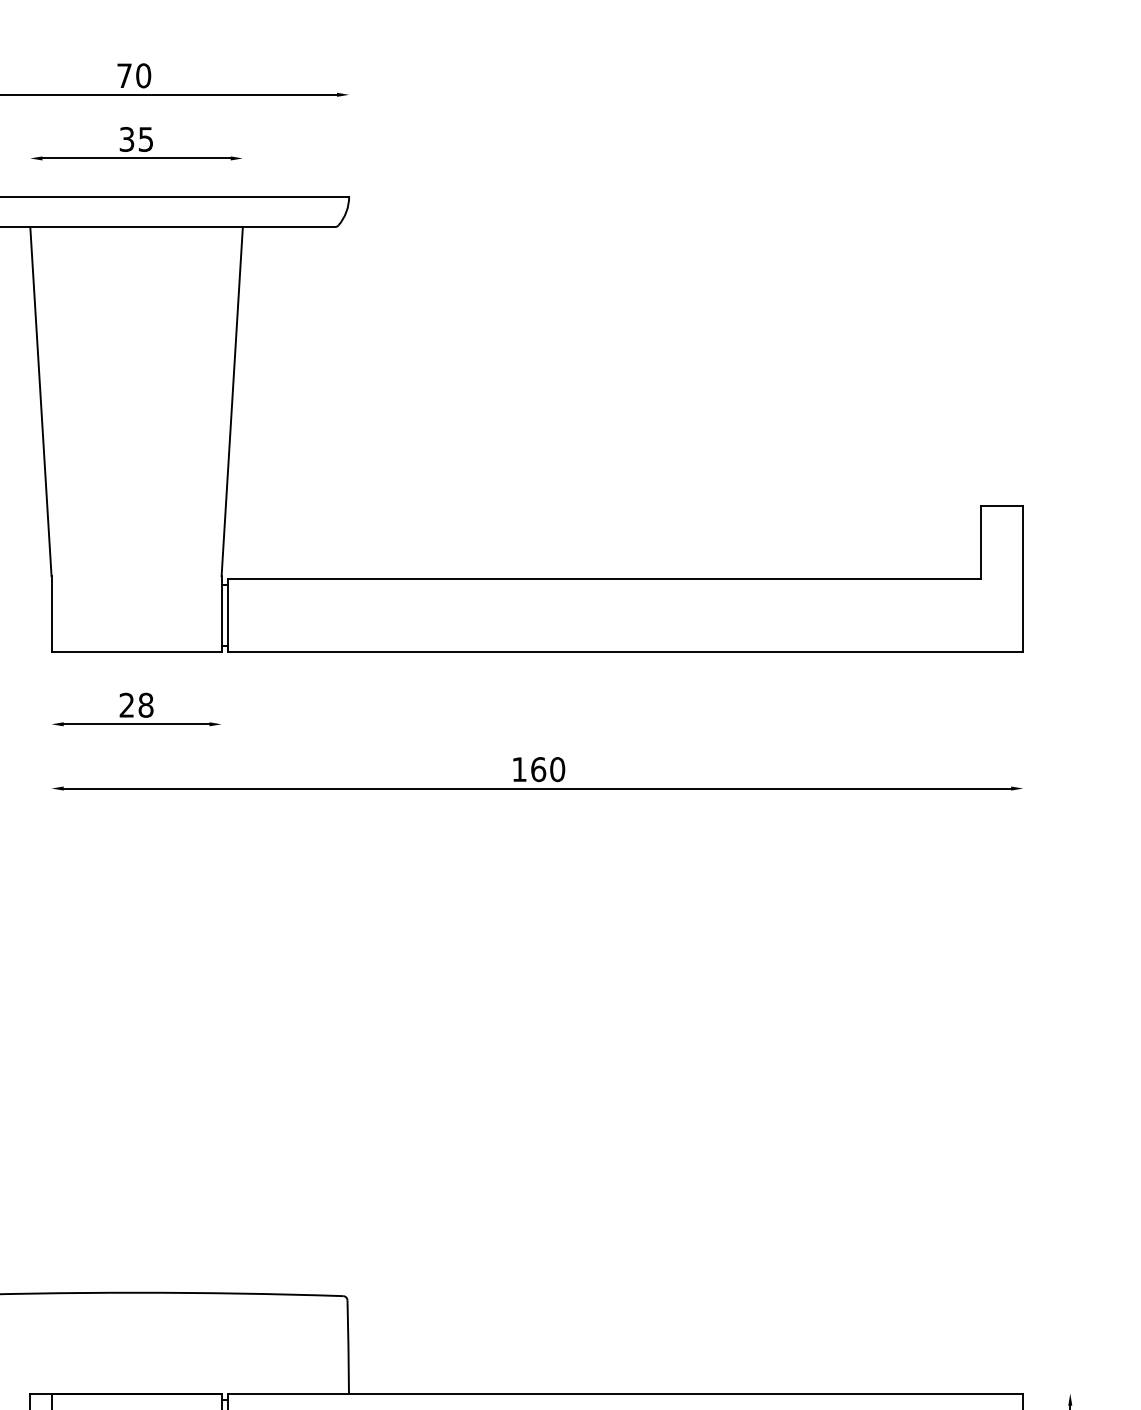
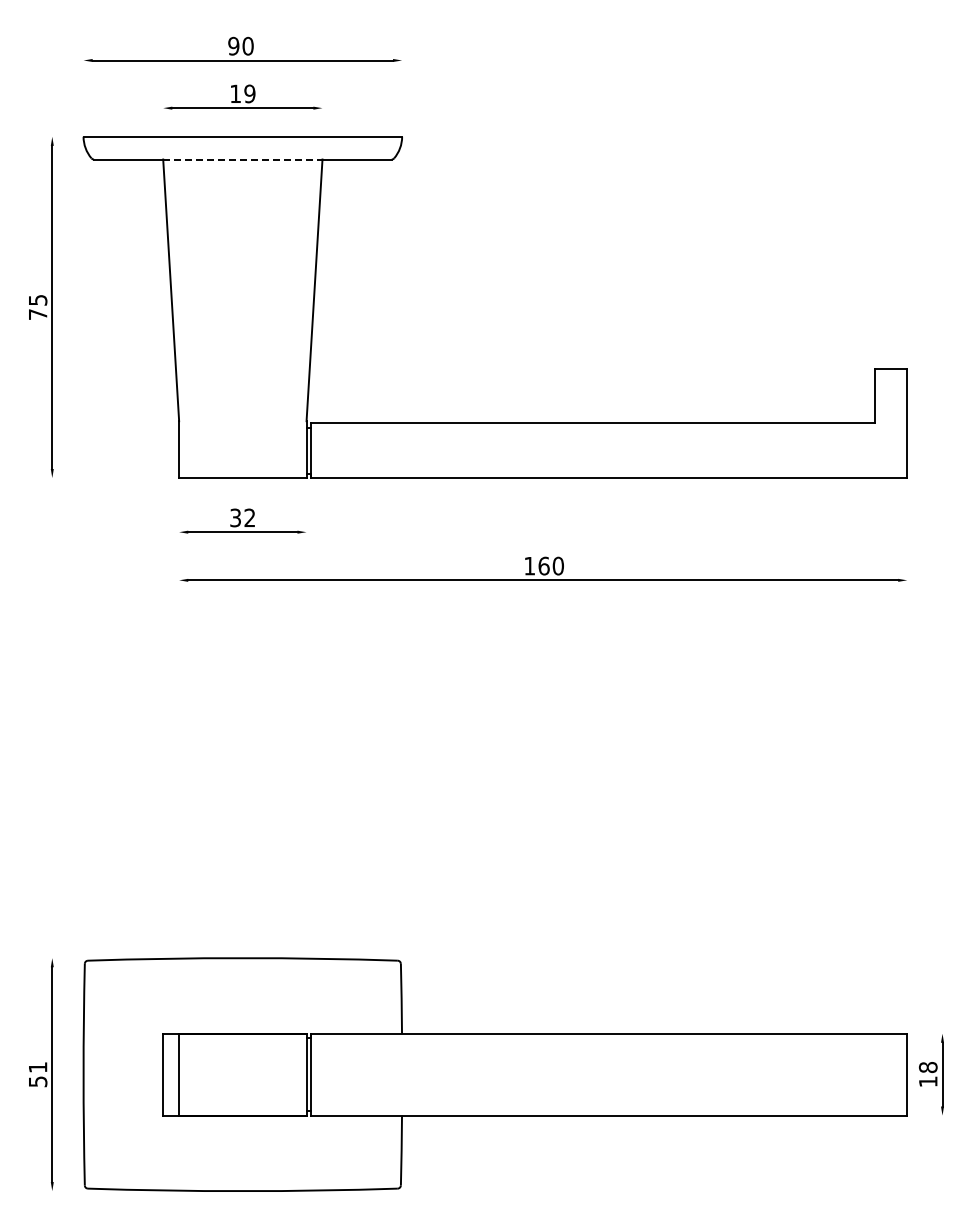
text: (124, 74) -> (233, 45), 70 -> 90
text: (136, 138) -> (242, 93), 35 -> 19
line: (136, 226) -> (242, 159), solid -> dashed
text: (136, 704) -> (242, 517), 28 -> 32

